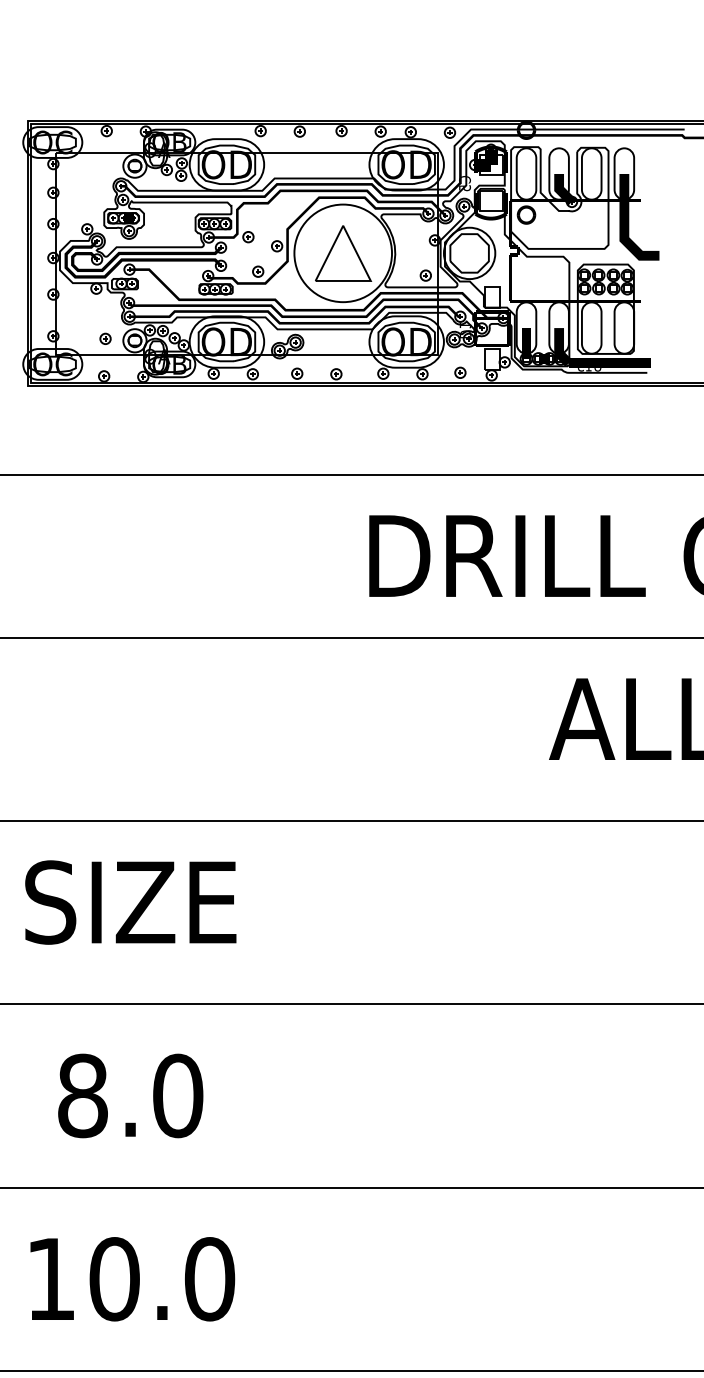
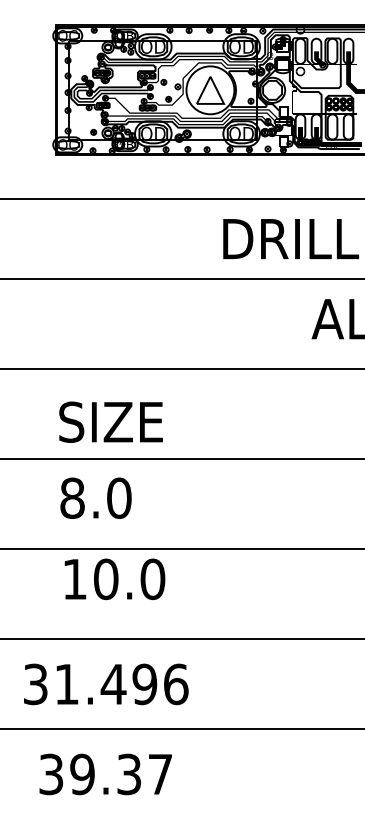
text: (129, 900) -> (110, 421), moved
text: (129, 1094) -> (95, 497), moved
text: (131, 1279) -> (114, 579), moved

